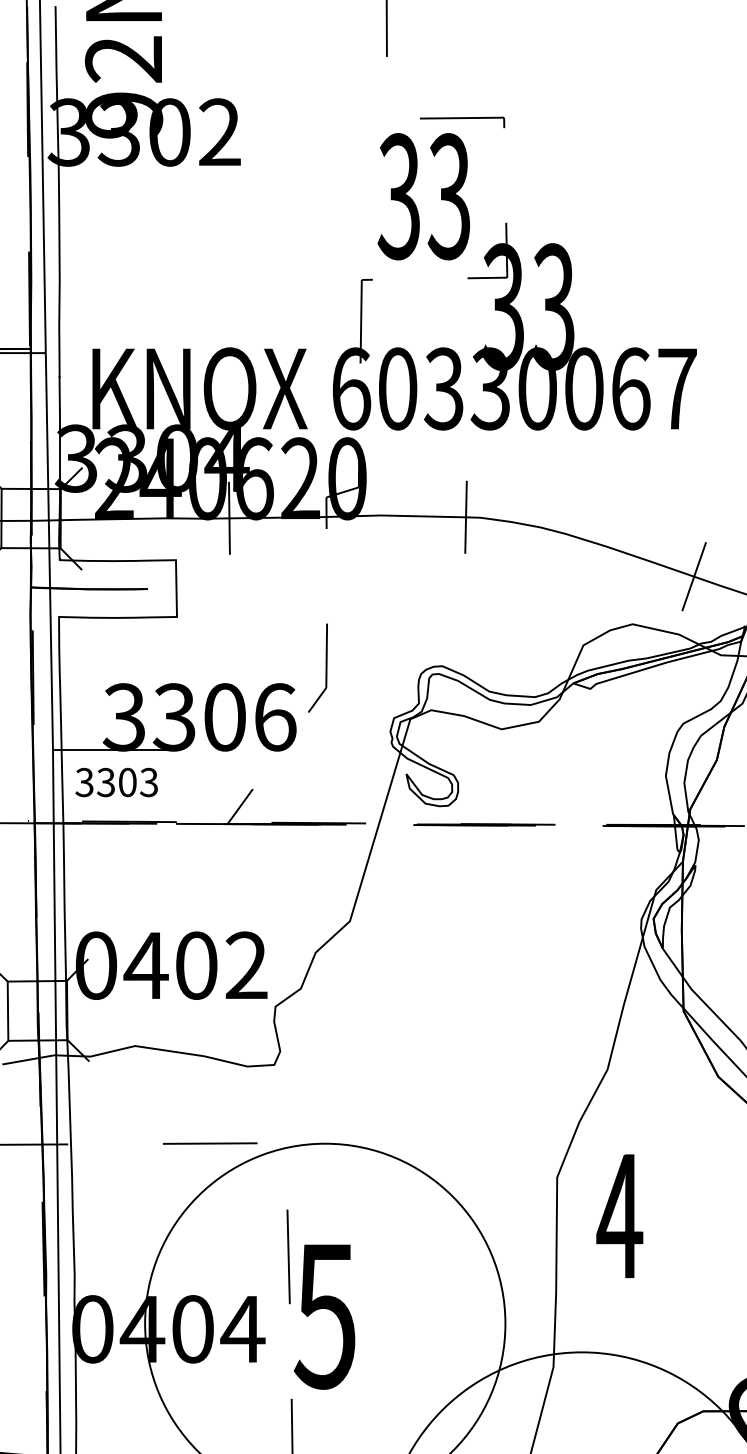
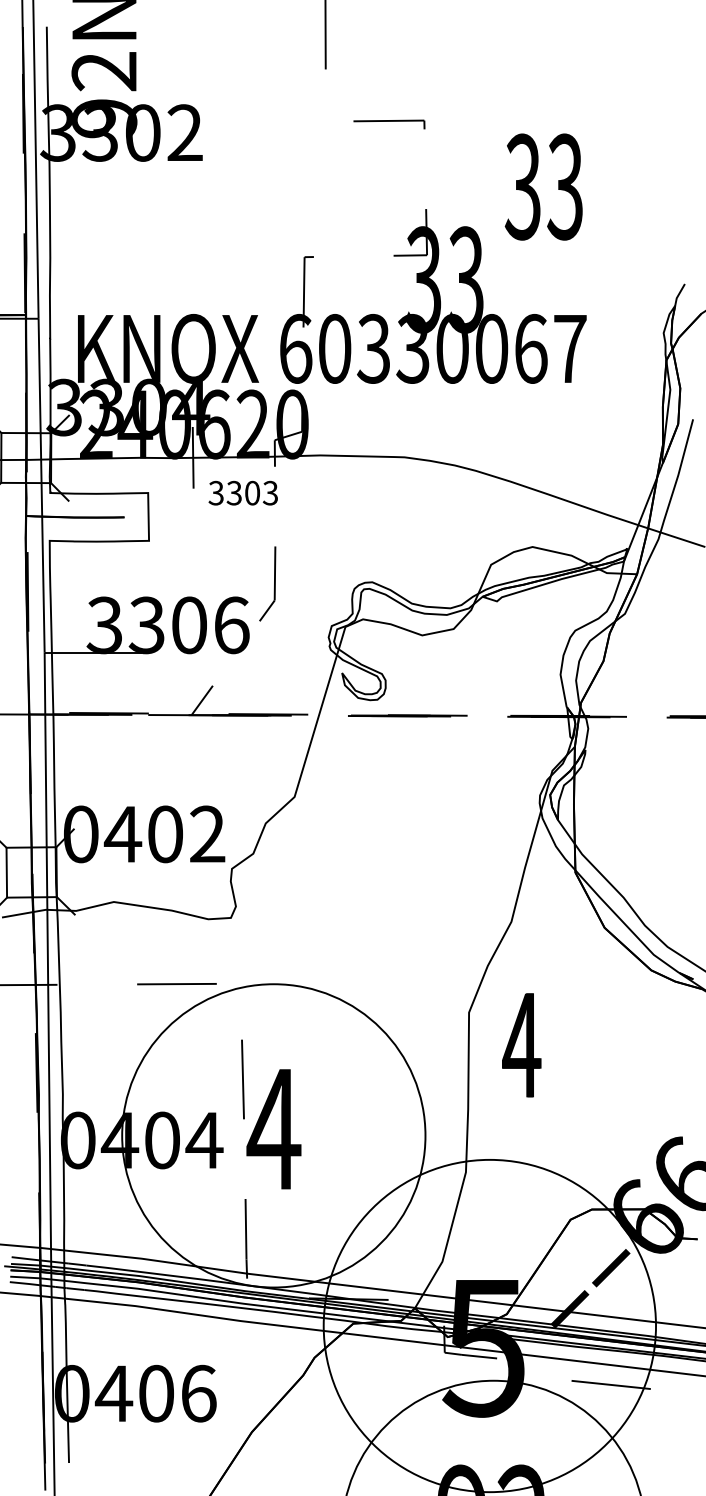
text: (423, 195) -> (543, 186), moved
line: (465, 516) -> (391, 456), removed
line: (694, 576) -> (584, 506), removed
text: (115, 781) -> (242, 492), moved
text: (324, 1317) -> (273, 1130), 5 -> 4

